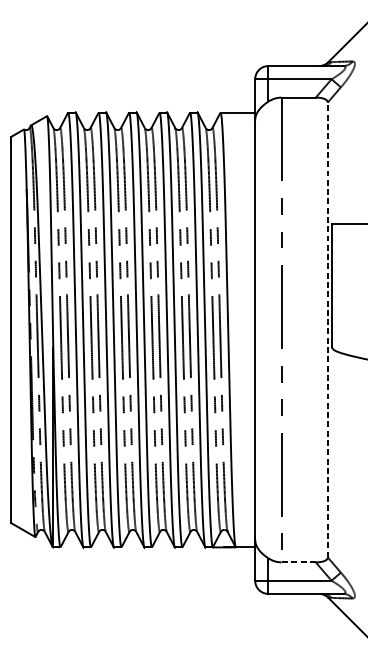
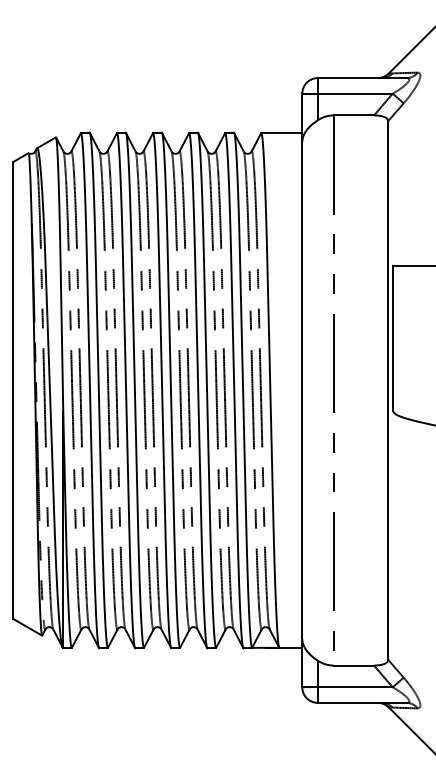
line: (328, 330) -> (388, 390), dashed -> solid
line: (298, 562) -> (353, 665), dashed -> solid

